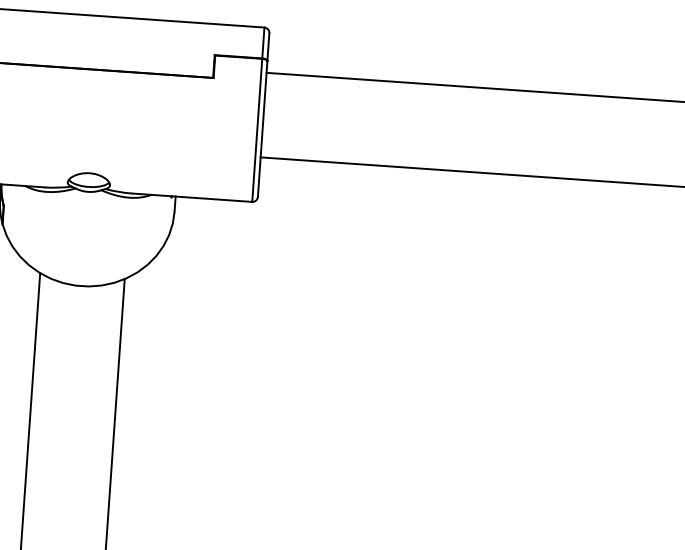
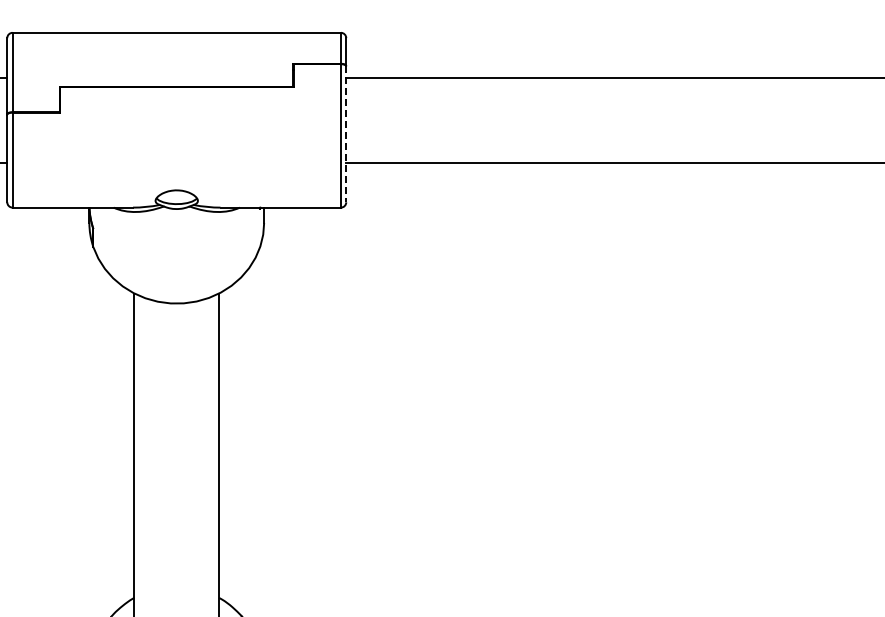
line: (262, 129) -> (346, 134), solid -> dashed

